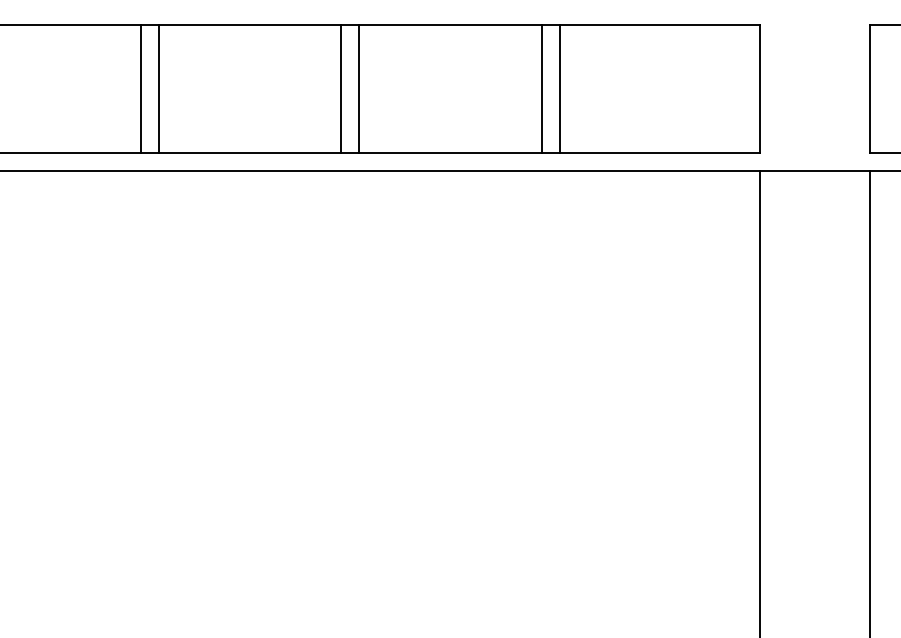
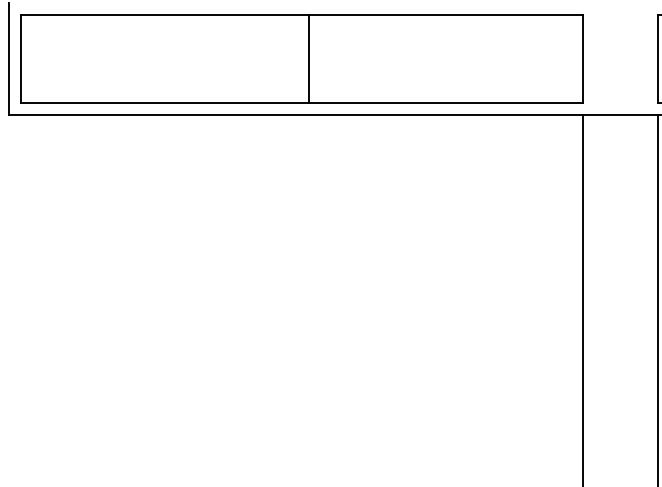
line: (140, 88) -> (158, 58), removed
line: (159, 88) -> (171, 58), removed
line: (341, 88) -> (296, 58), removed
line: (541, 88) -> (433, 58), removed
line: (559, 88) -> (445, 58), removed

